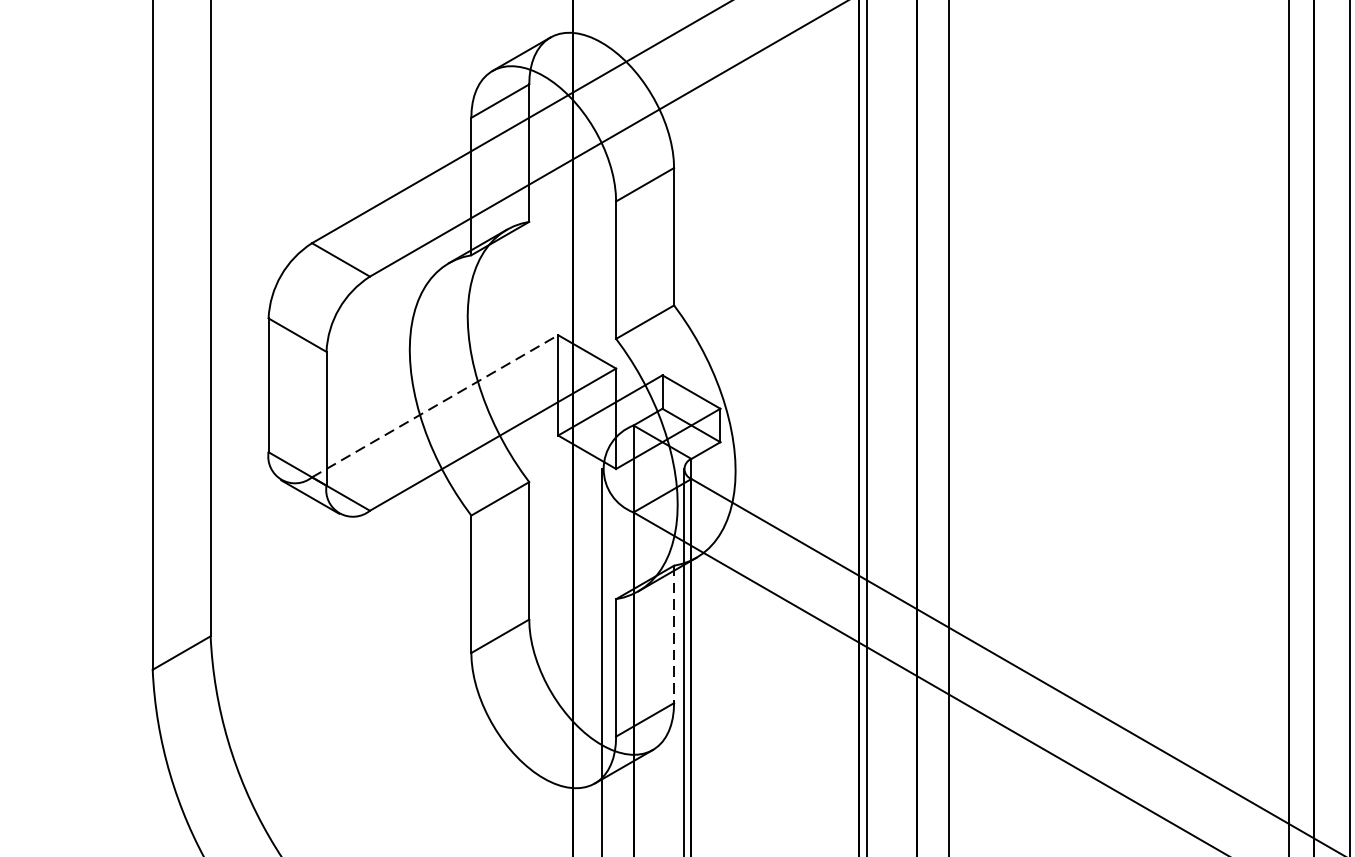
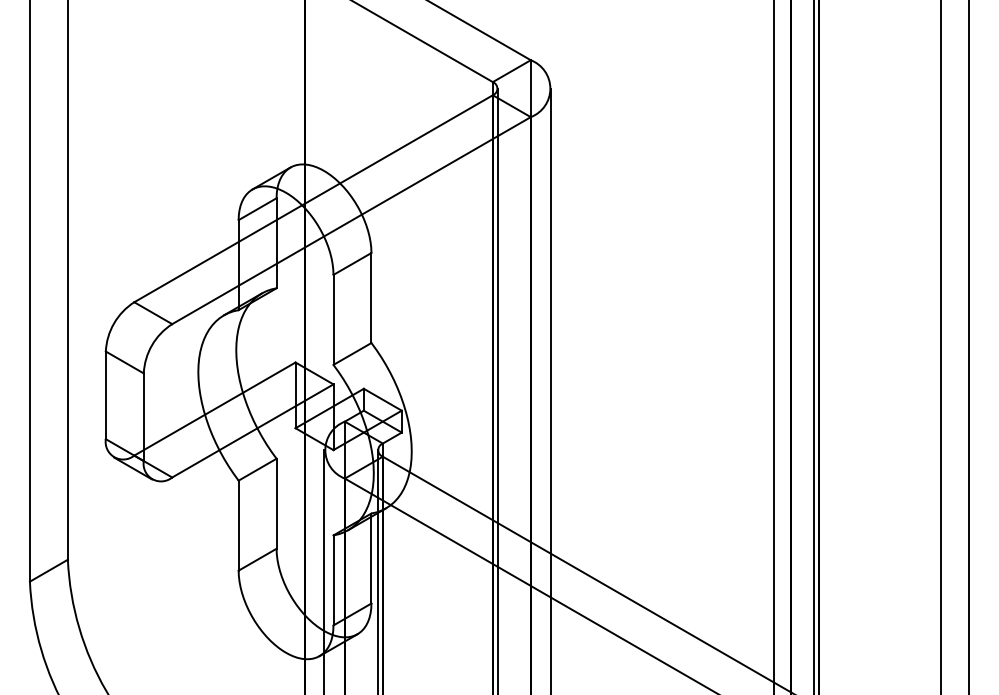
line: (435, 405) -> (215, 408), dashed -> solid
line: (674, 635) -> (371, 559), dashed -> solid

